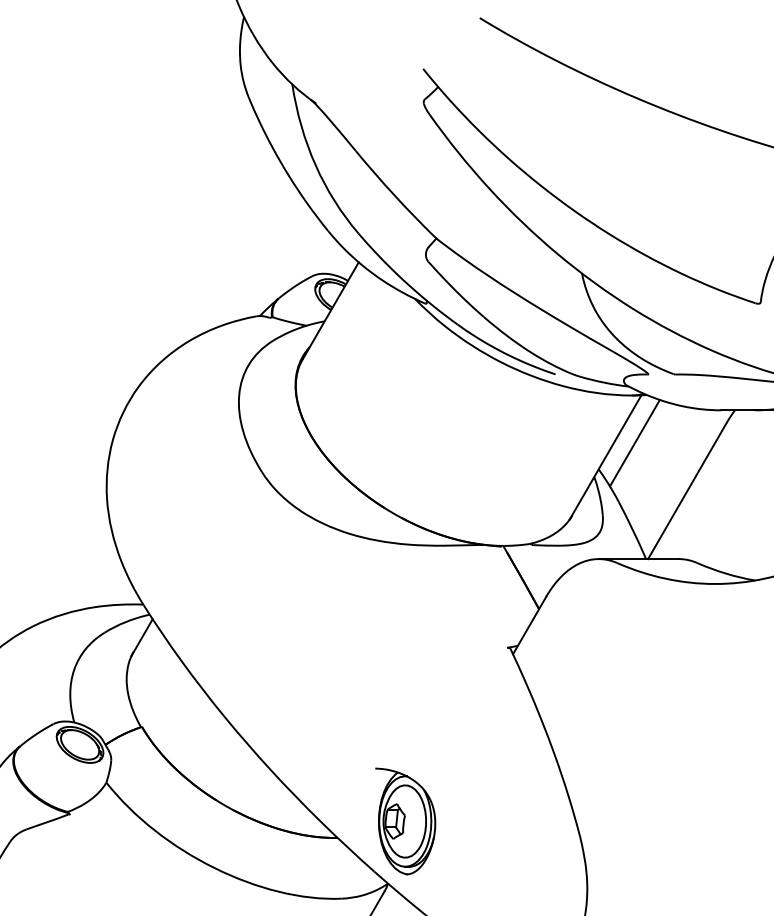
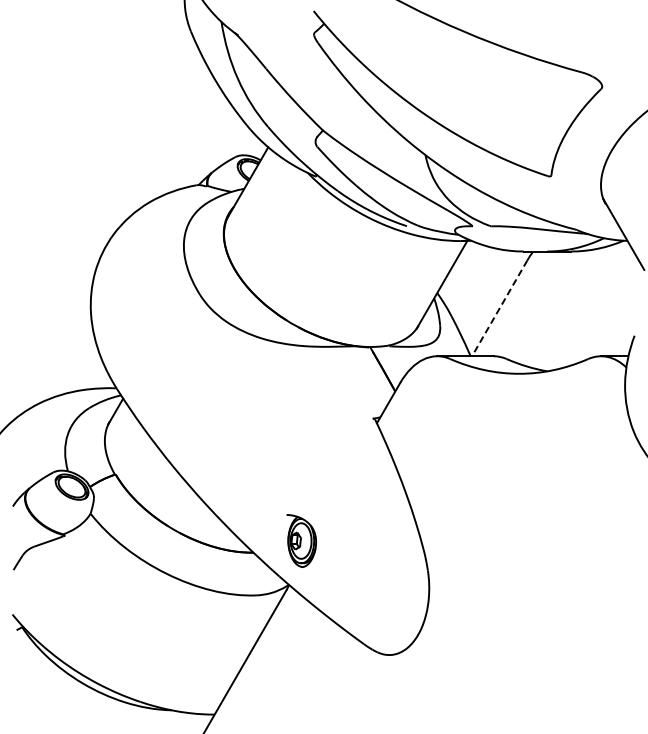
line: (634, 442) -> (462, 274), removed
line: (687, 491) -> (499, 308), solid -> dashed
part: (405, 820) -> (301, 540), size x0.7

